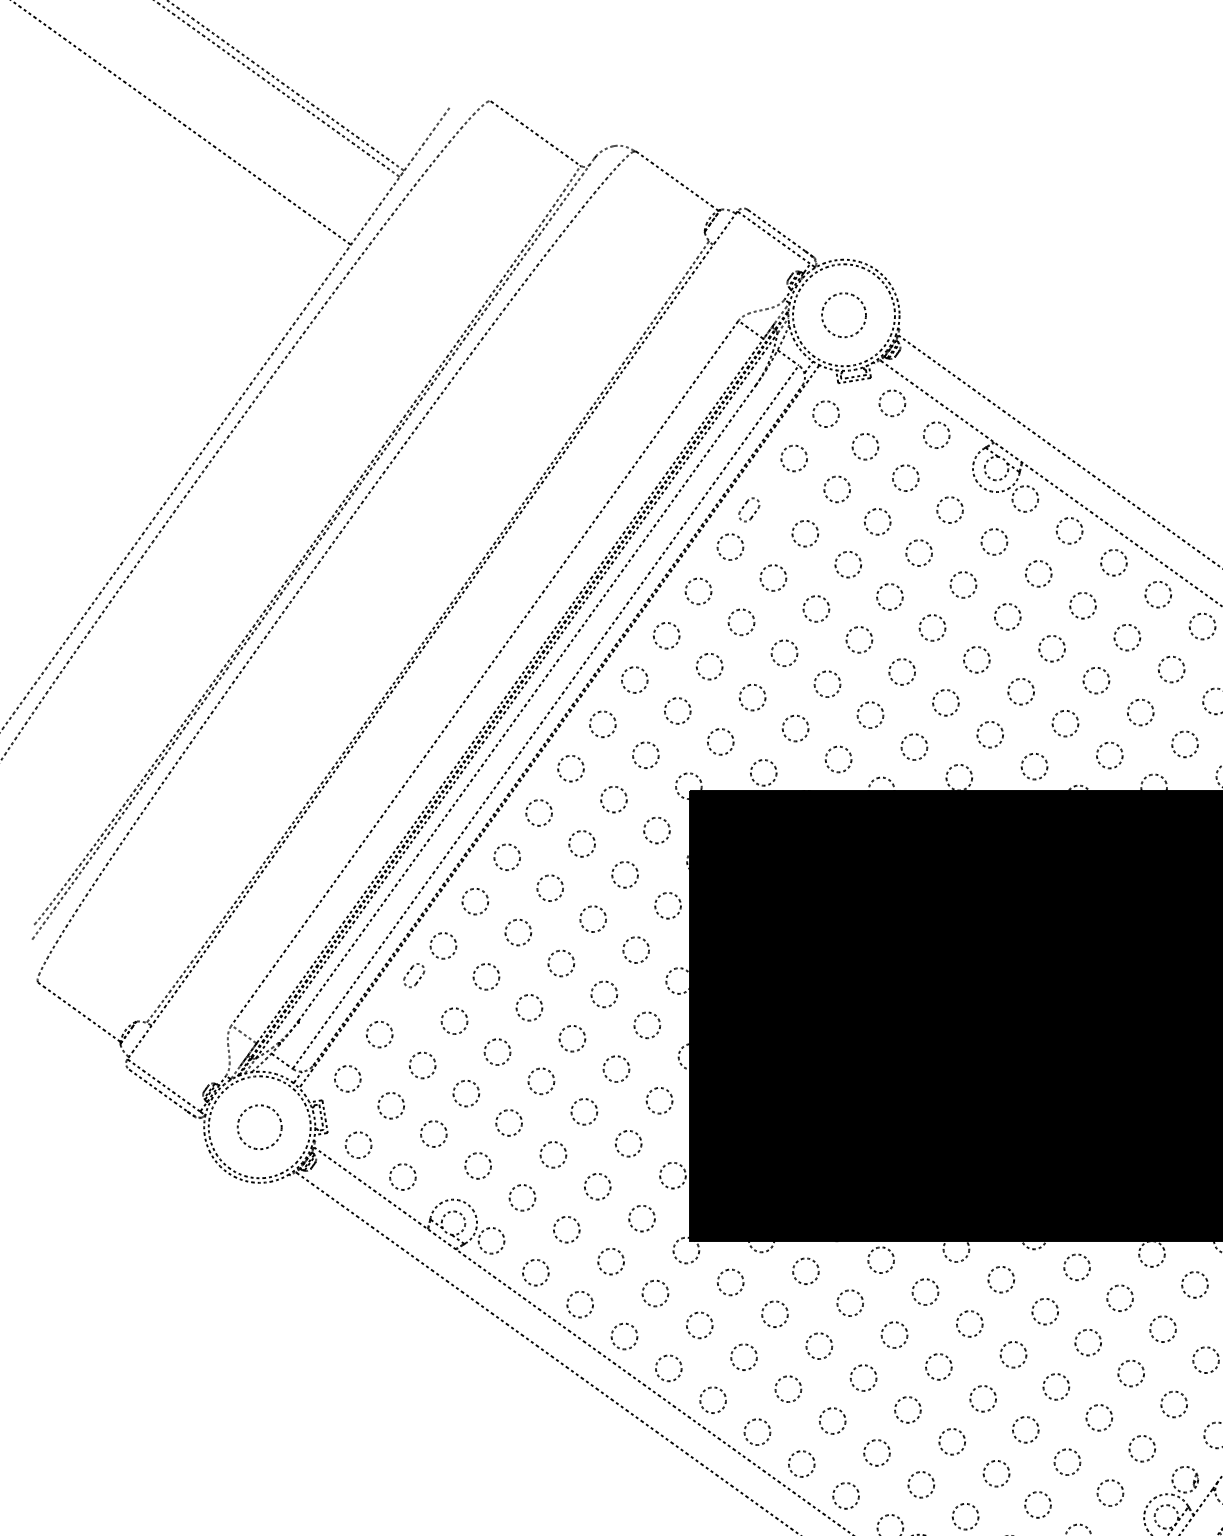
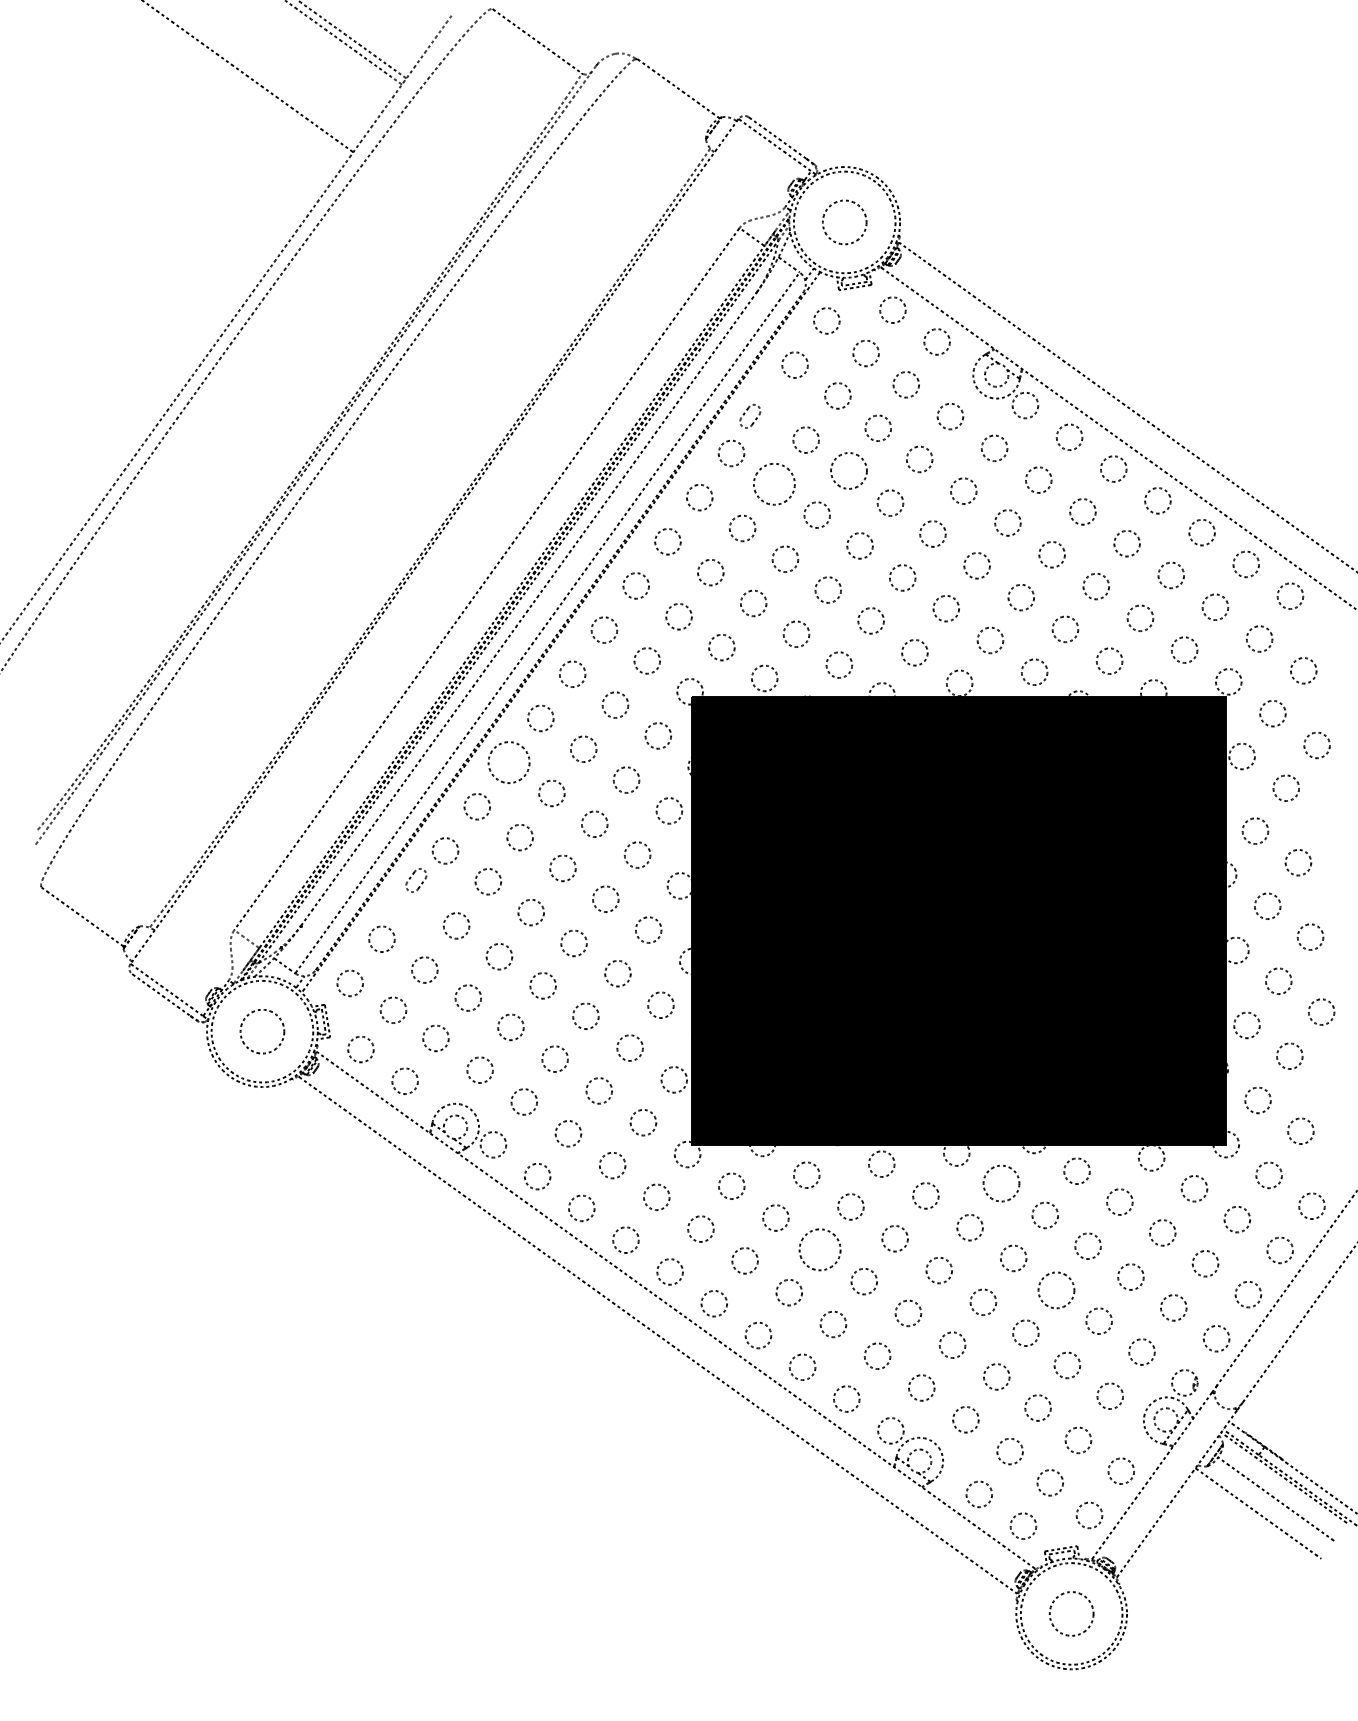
circle: (847, 564) -> (848, 470), size x1.4
circle: (773, 578) -> (774, 484), size x1.6
circle: (506, 857) -> (508, 762), size x1.6
circle: (1001, 1279) -> (1001, 1183), size x1.4
circle: (818, 1345) -> (819, 1249), size x1.6
circle: (1055, 1386) -> (1055, 1290), size x1.4

